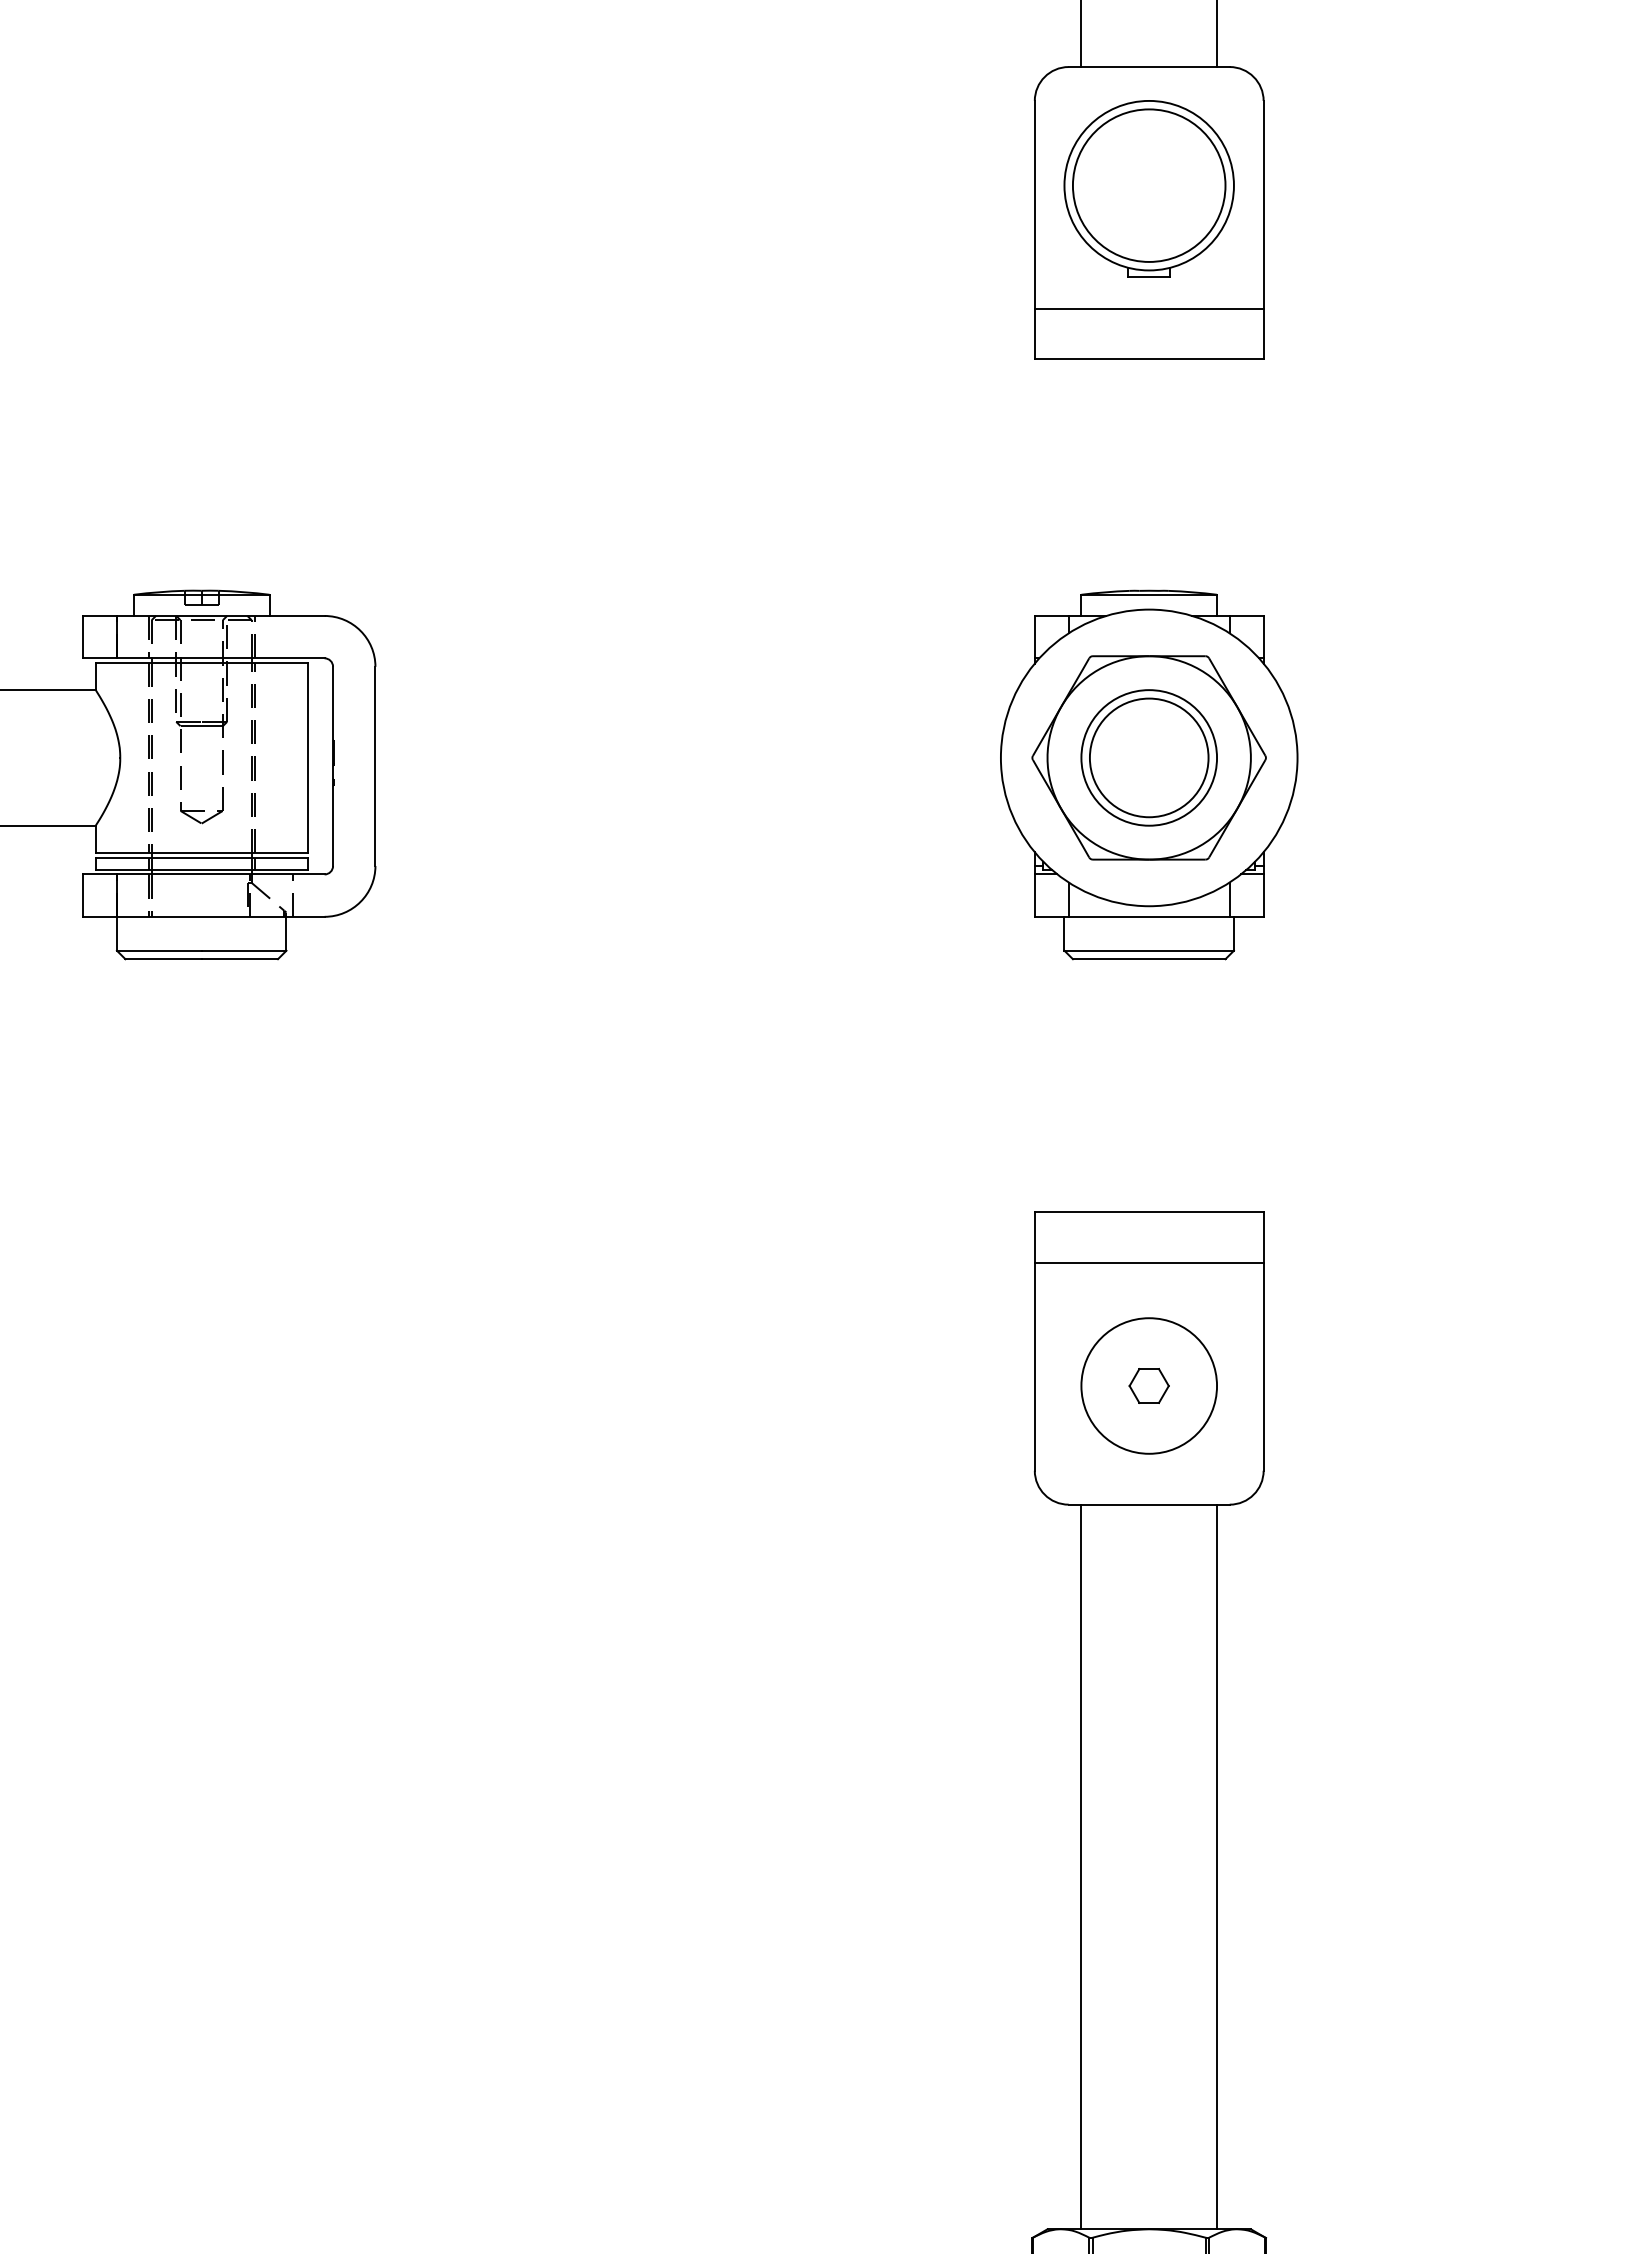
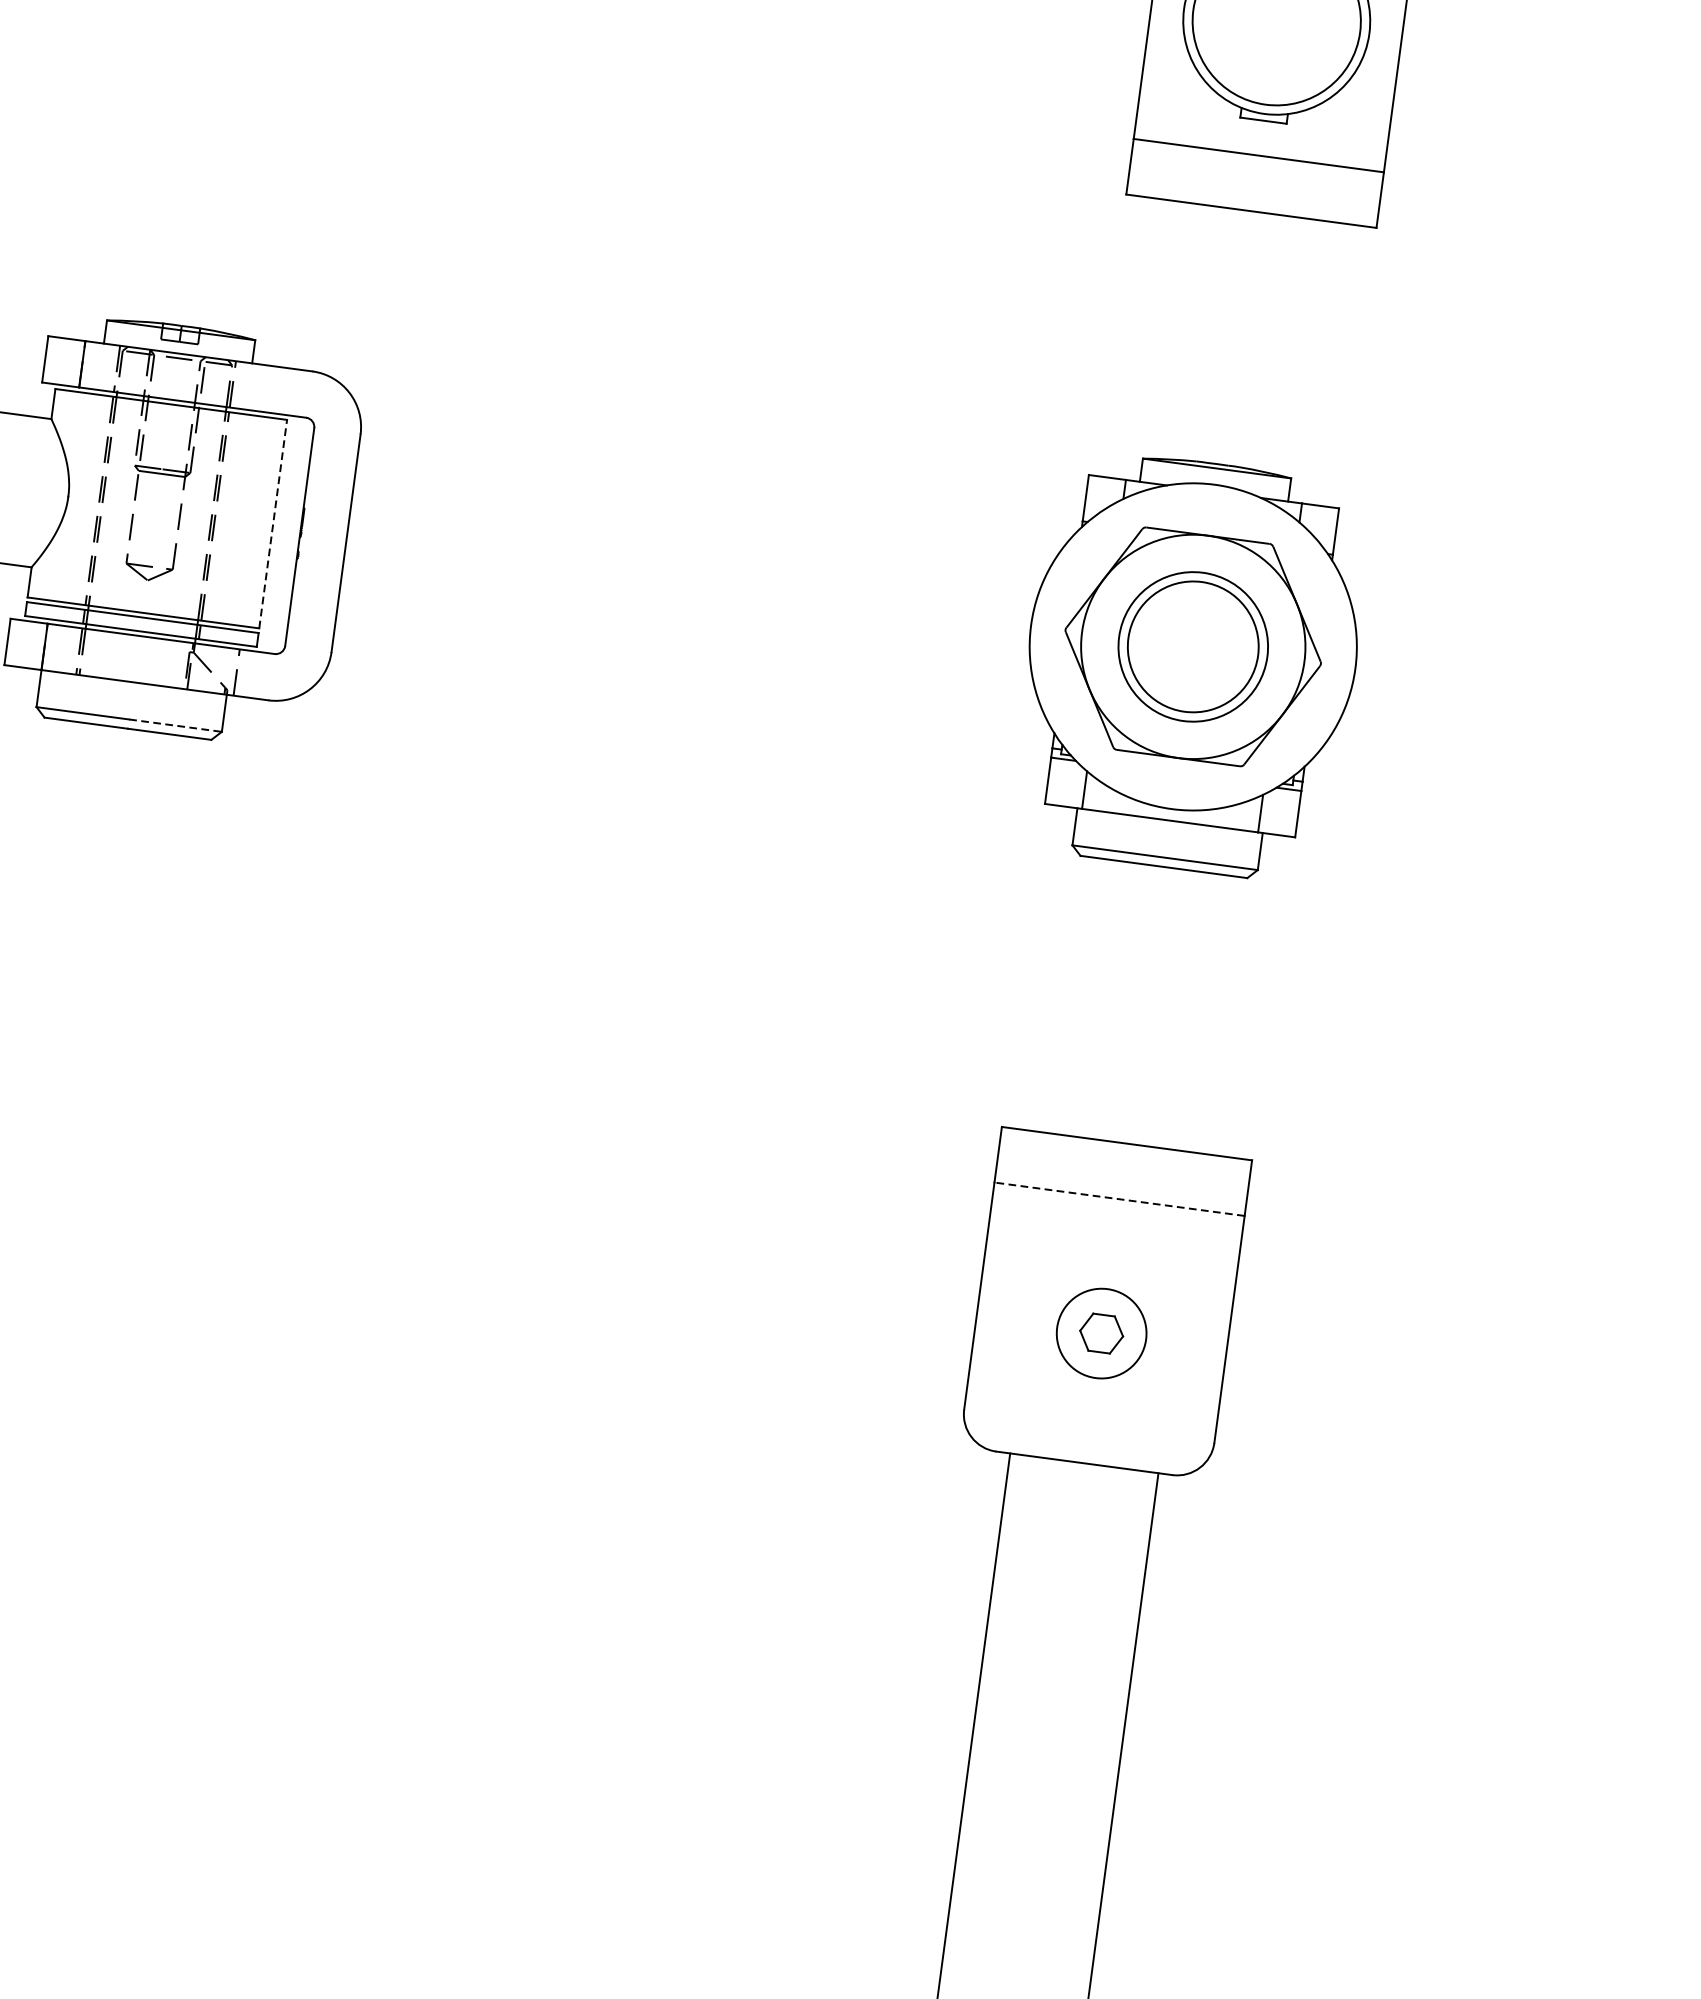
line: (307, 757) -> (273, 523), solid -> dashed
line: (244, 950) -> (176, 725), solid -> dashed
line: (1148, 1263) -> (1118, 1199), solid -> dashed
circle: (1149, 1385) -> (1102, 1333), size x0.6

